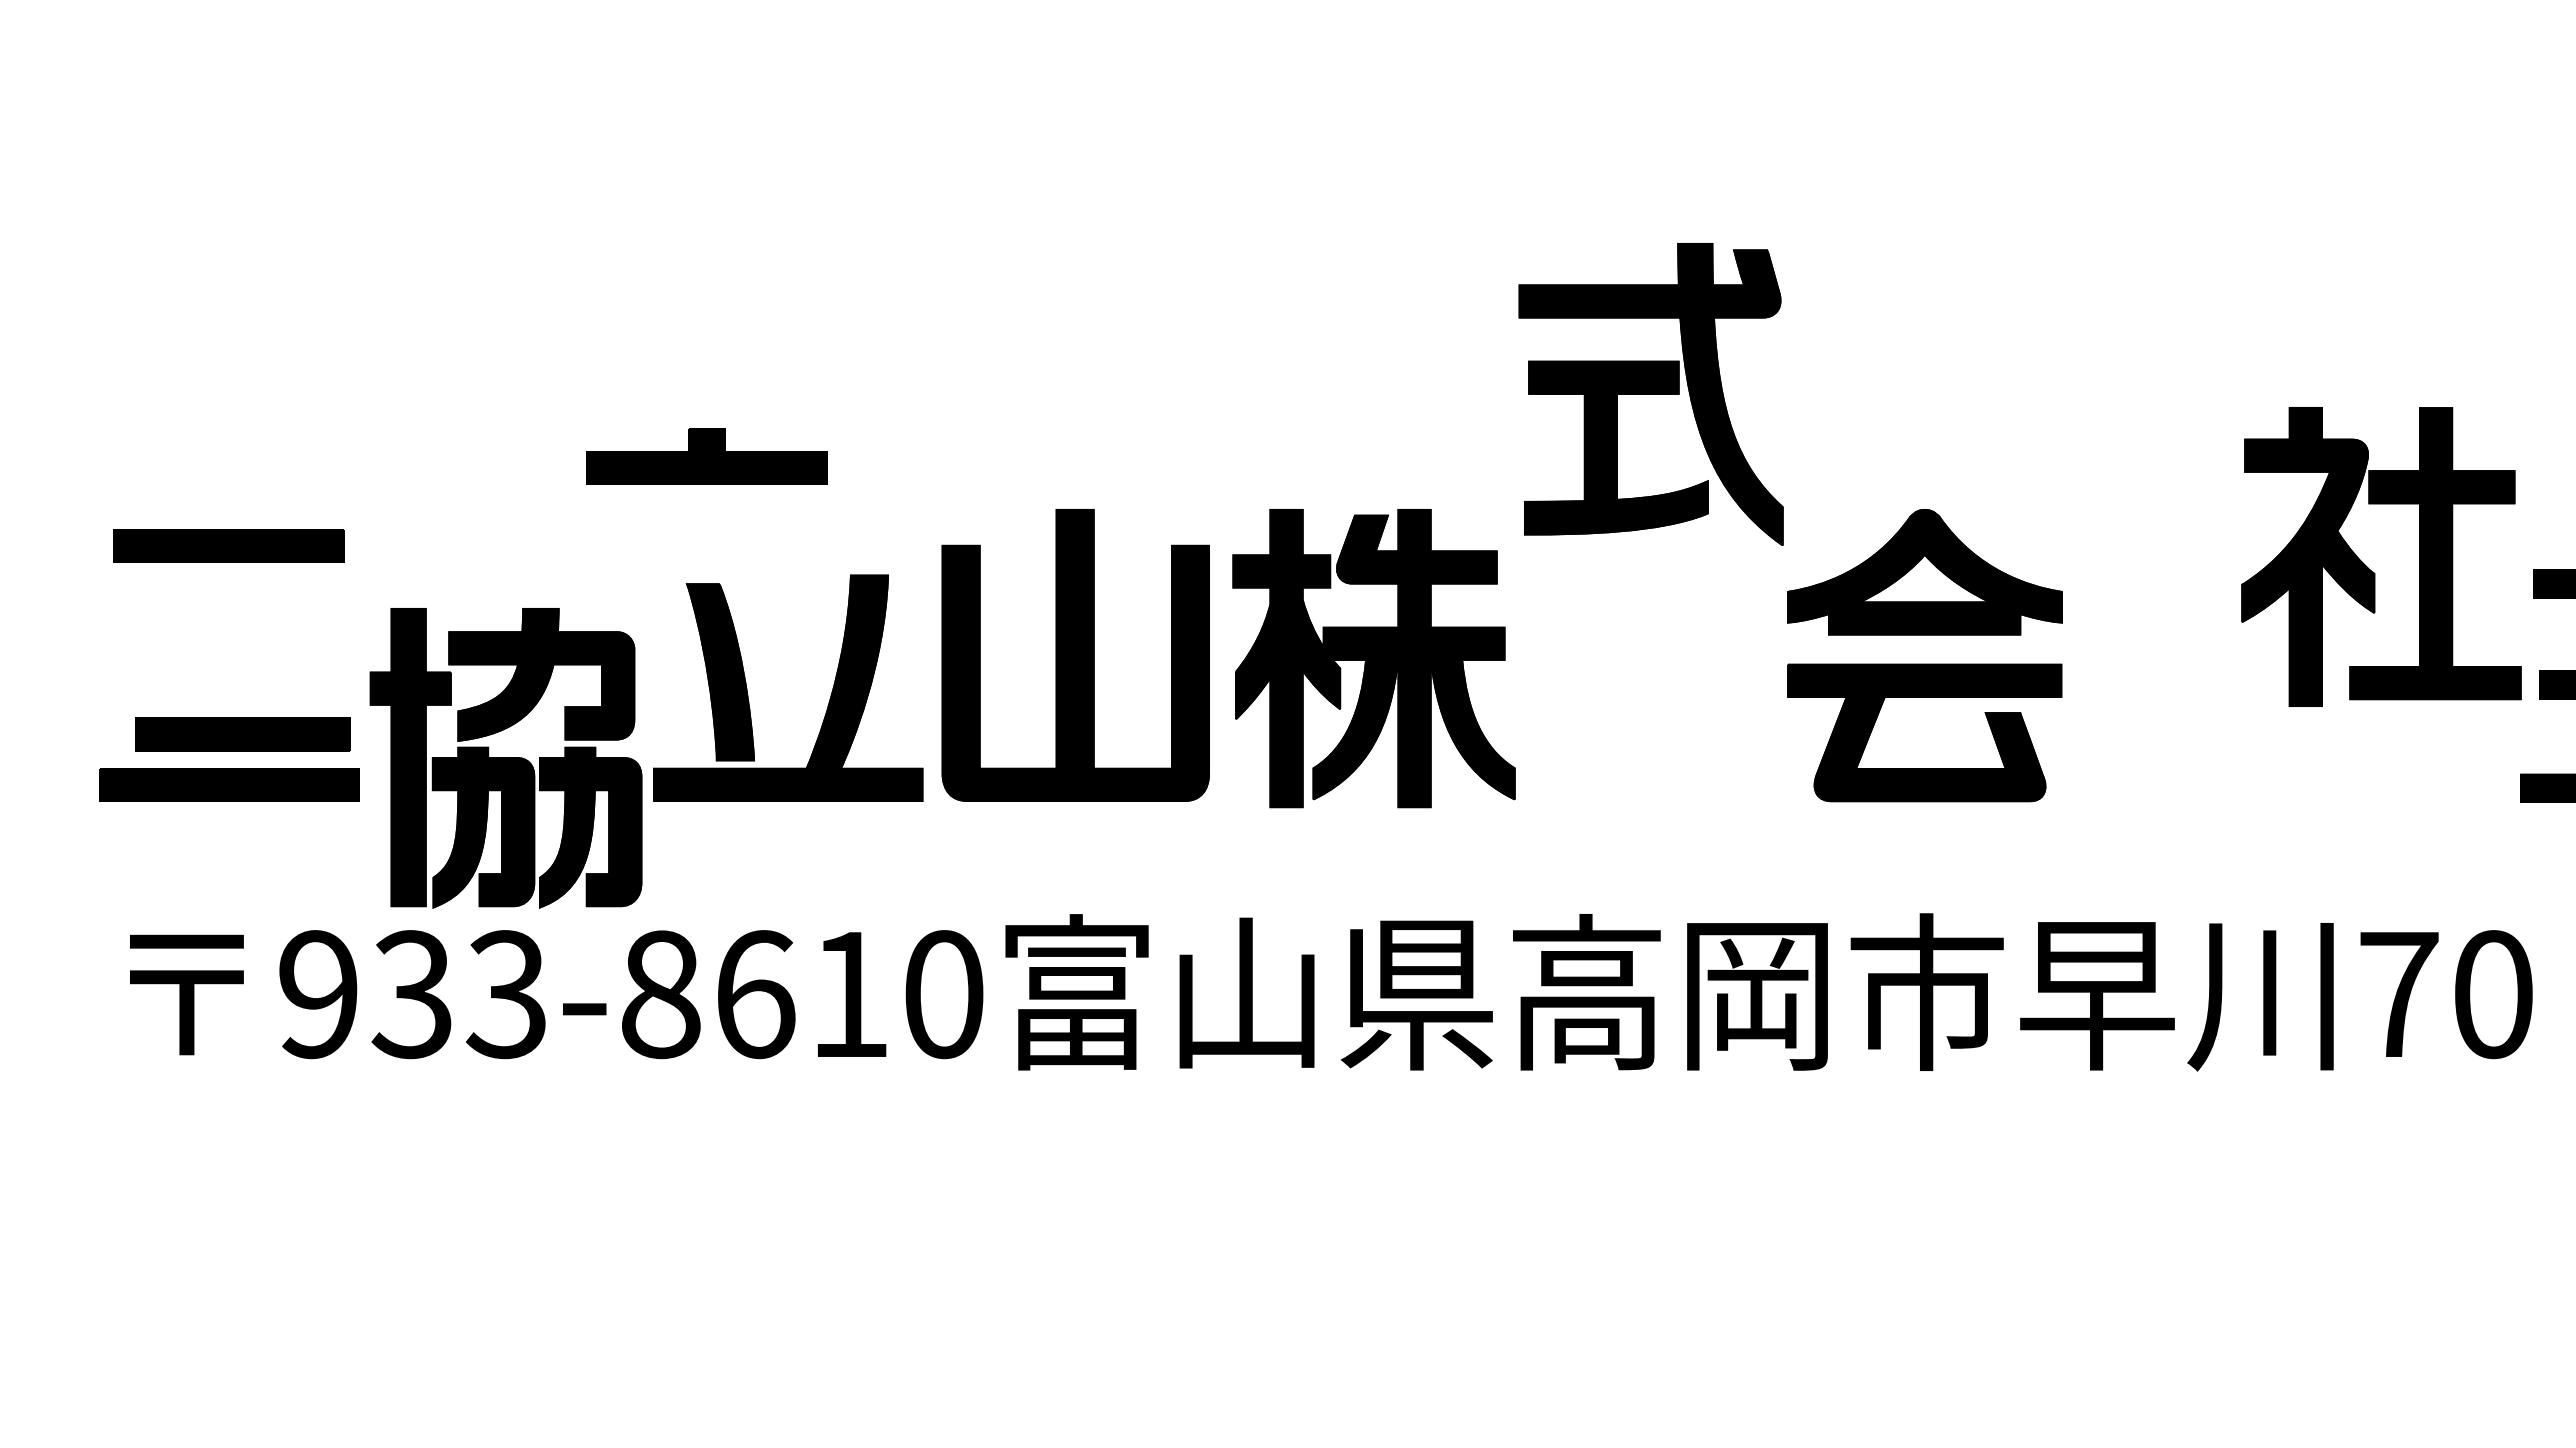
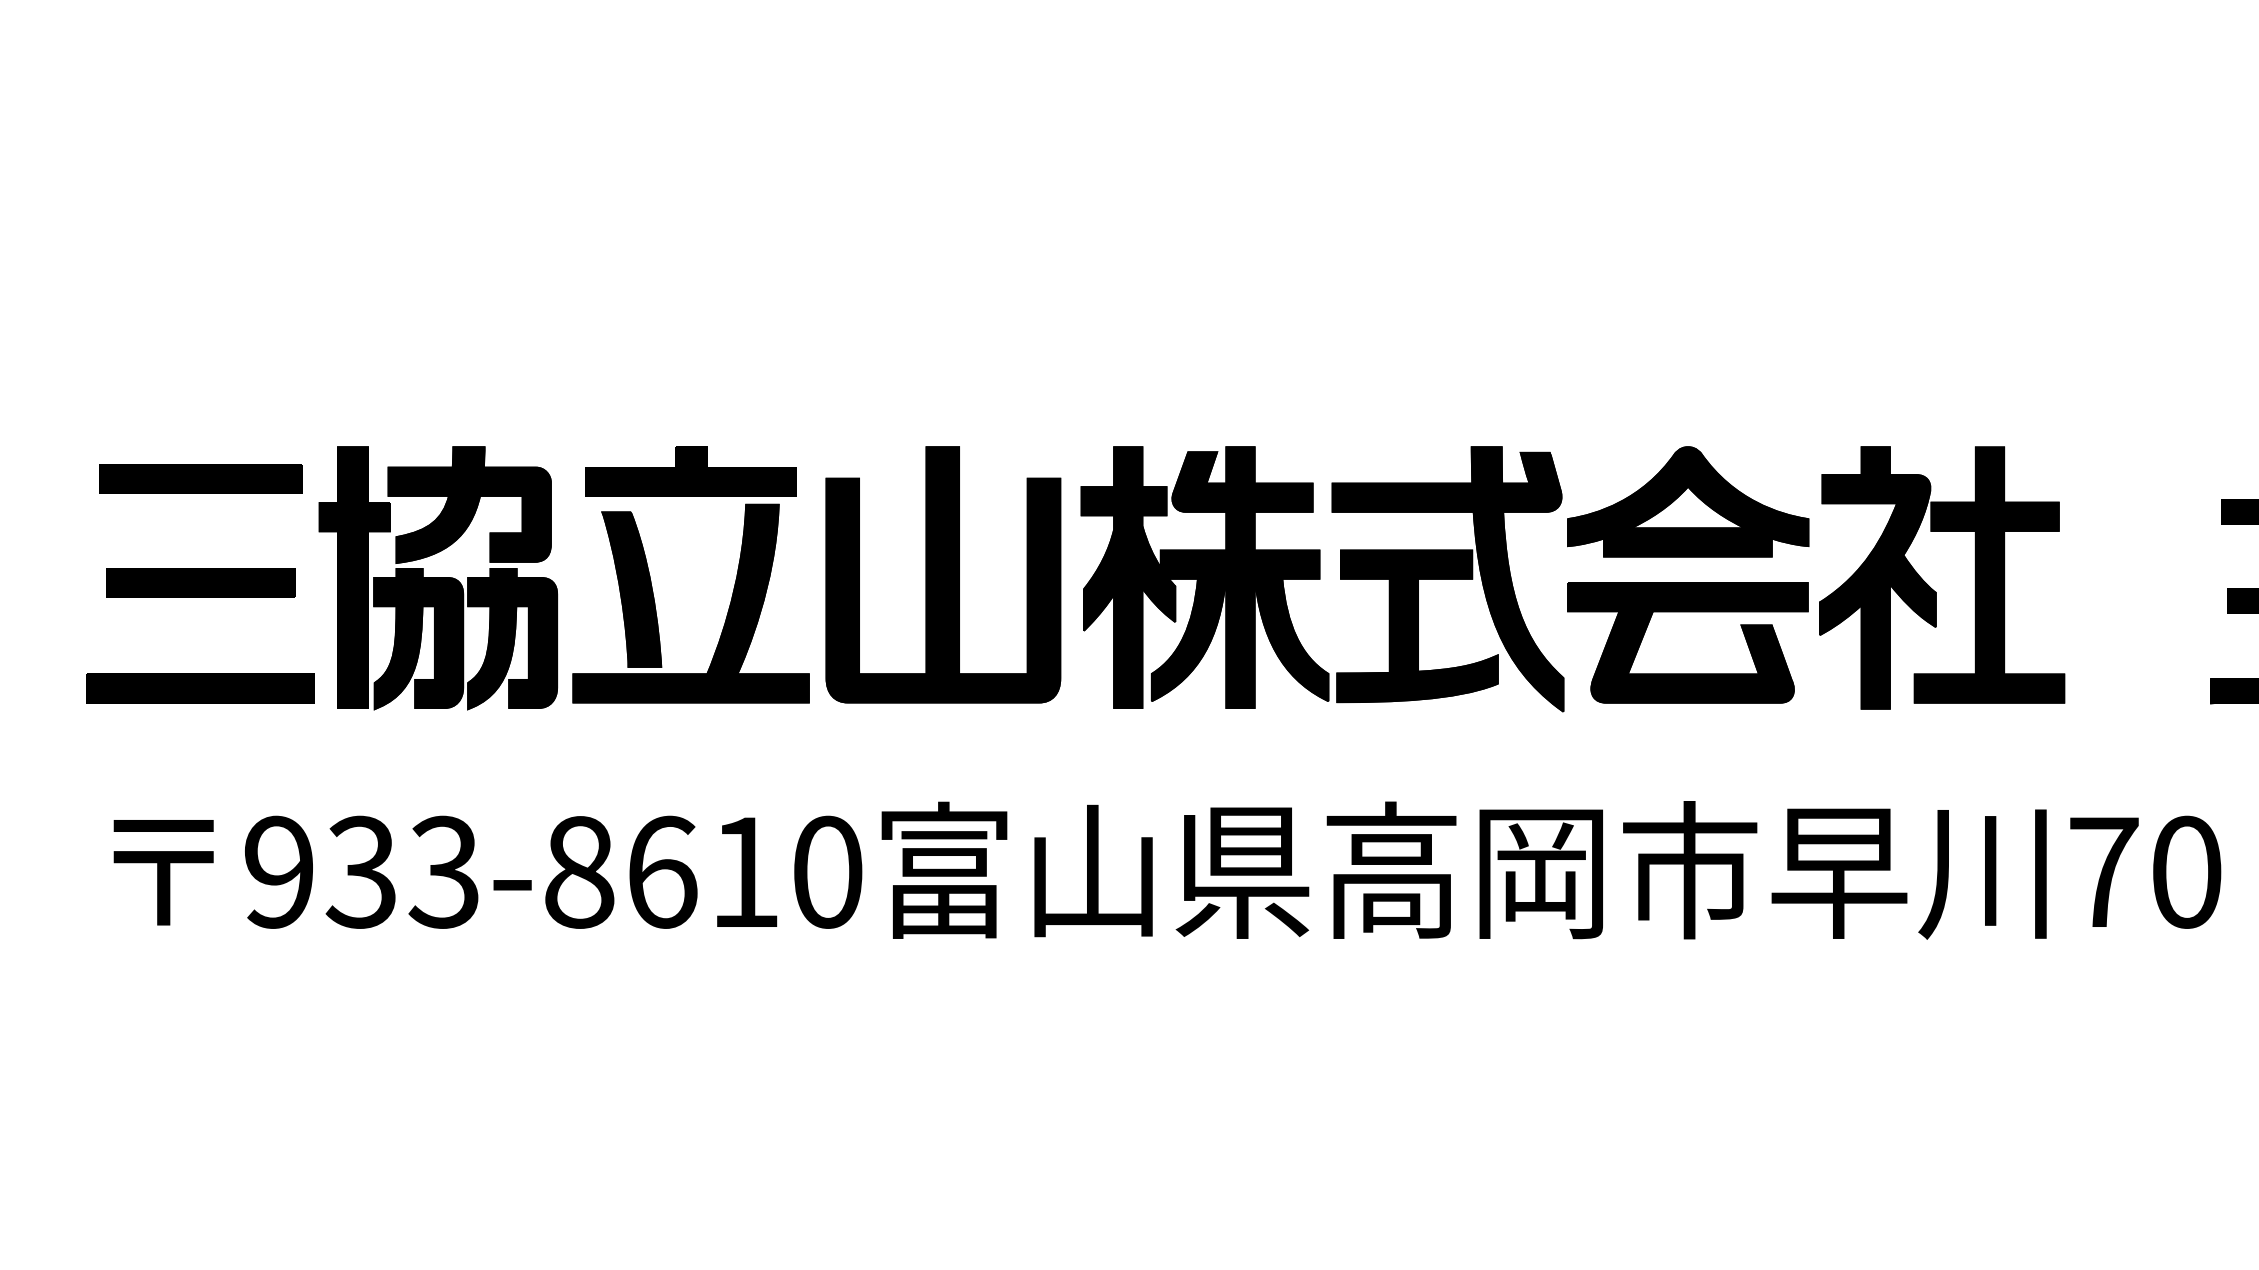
part: (1650, 394) -> (1447, 579), moved
part: (706, 456) -> (690, 471), moved
part: (2369, 568) -> (1931, 588), moved
part: (242, 734) -> (200, 582), moved
part: (505, 758) -> (437, 578), moved

